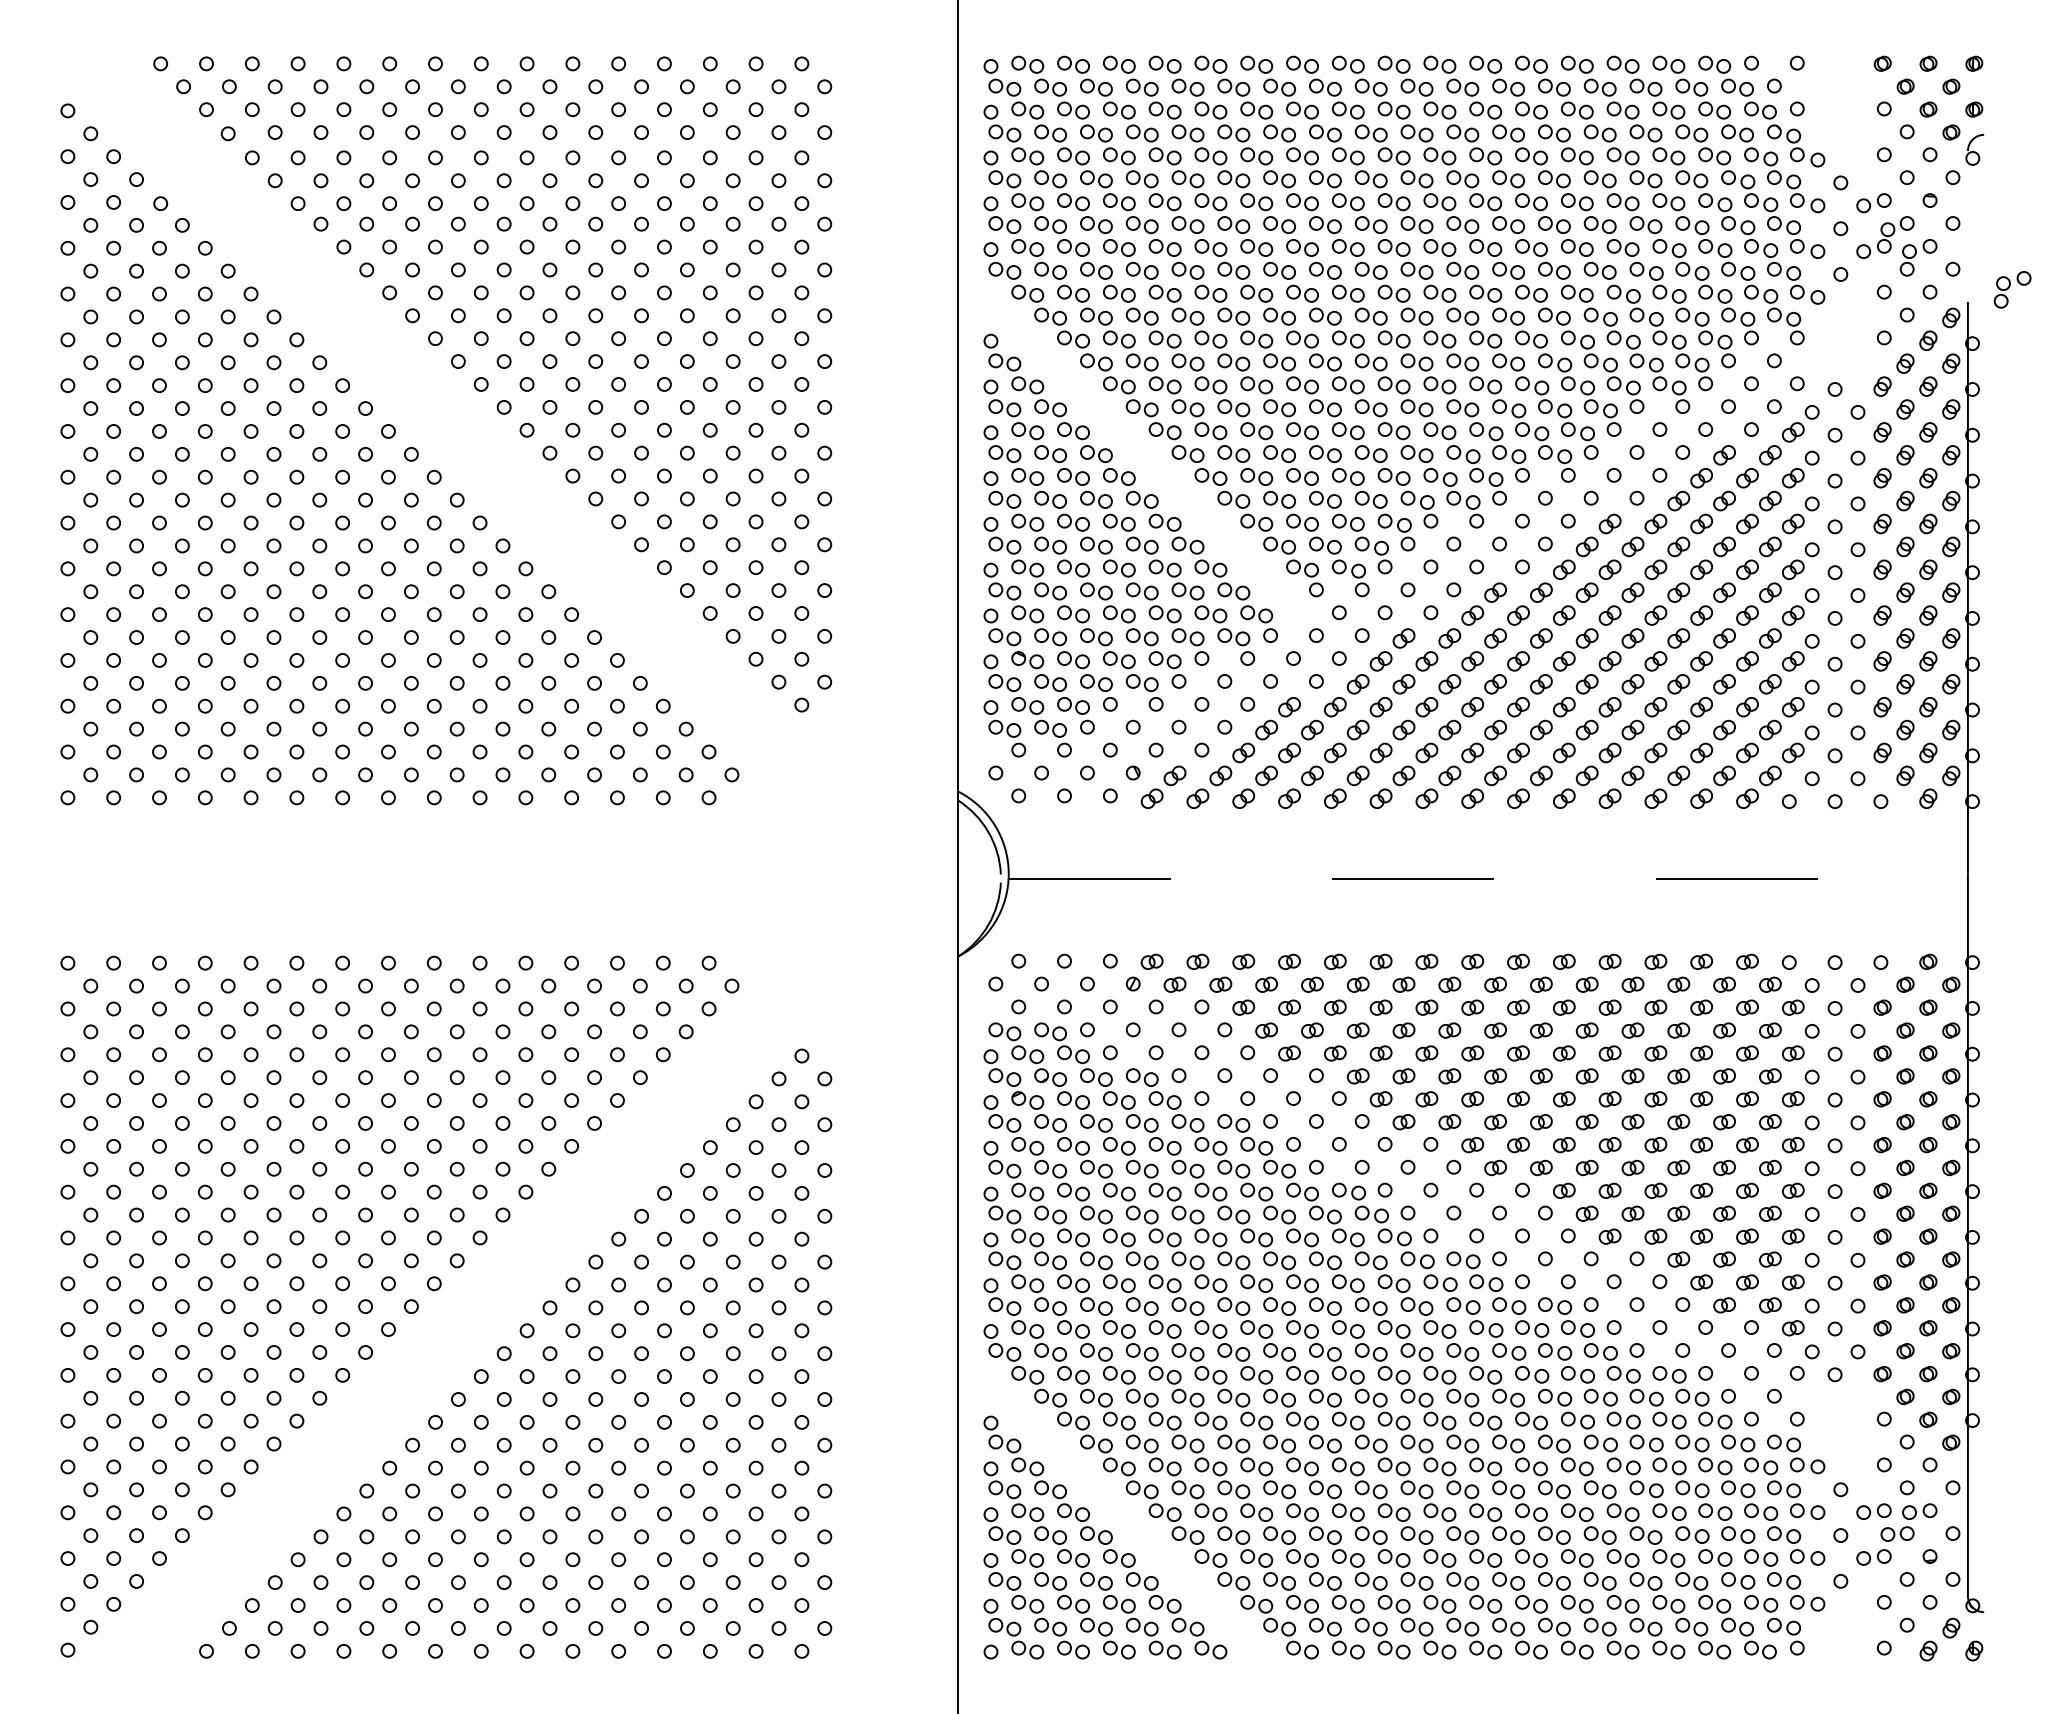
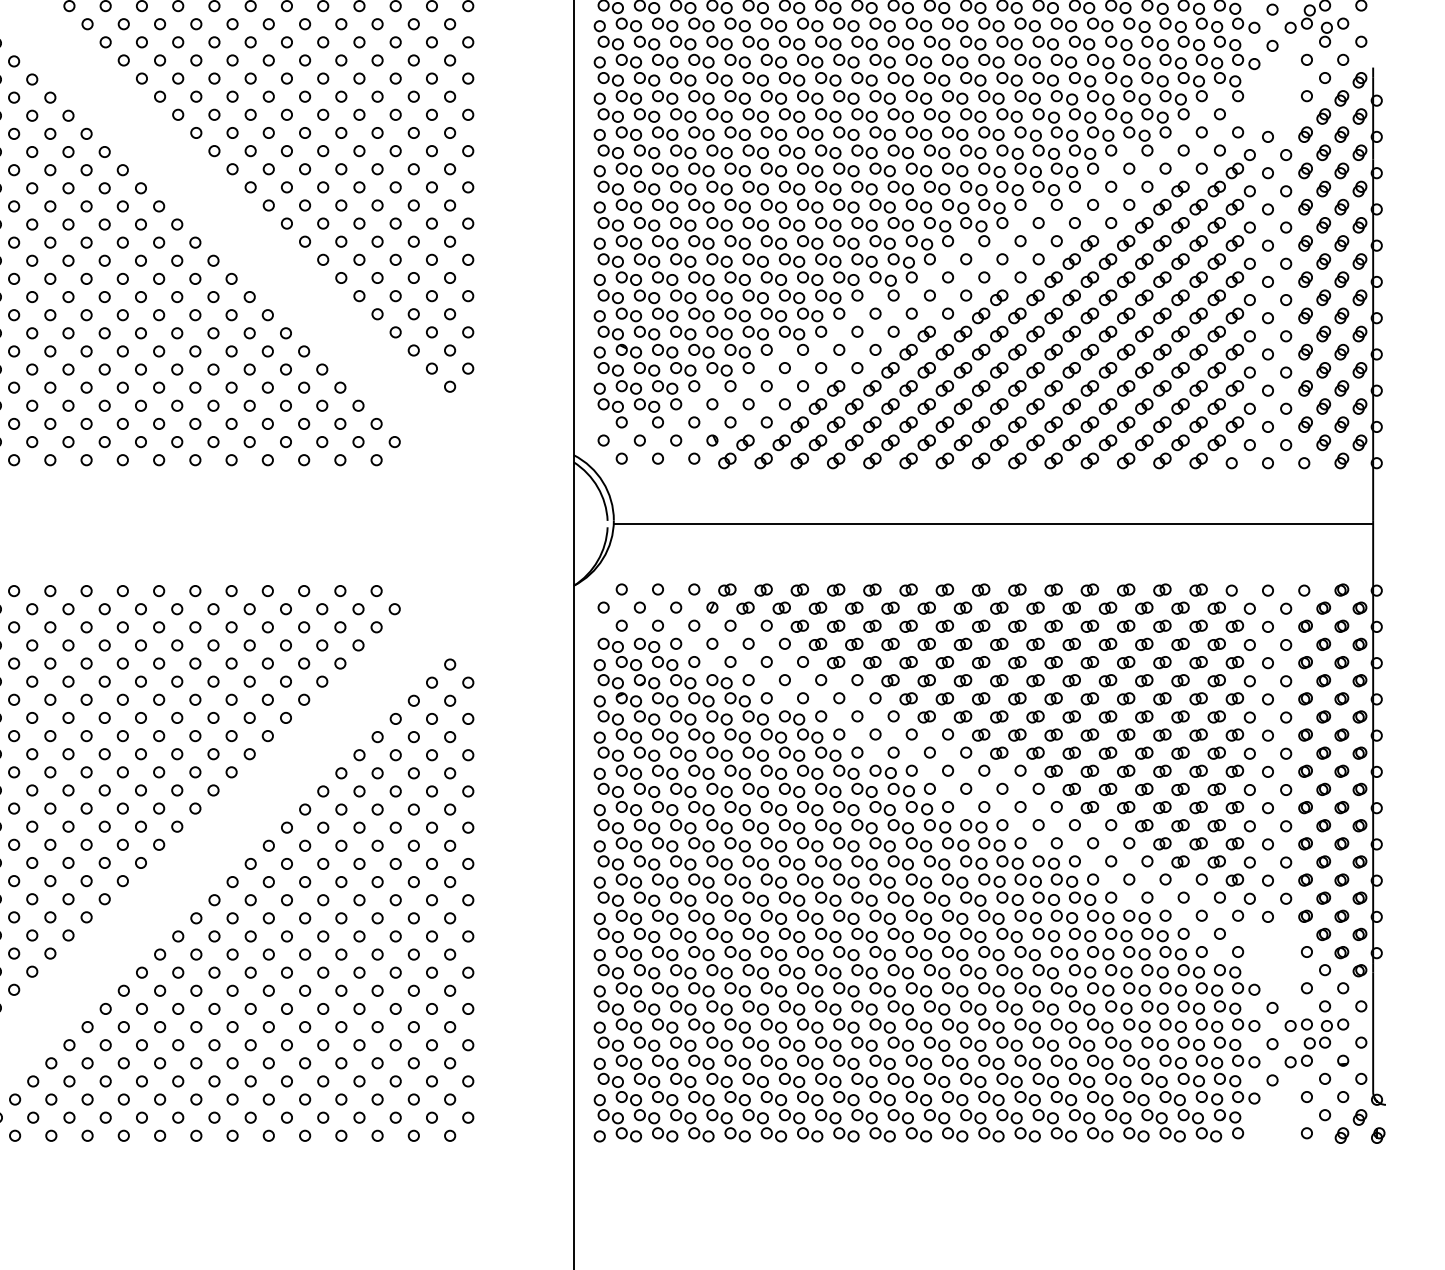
part: (2012, 289) -> (1408, 57), removed
part: (1141, 454) -> (718, 188), added
line: (1488, 878) -> (993, 524), dashed -> solid
part: (1128, 1514) -> (708, 1027), added

